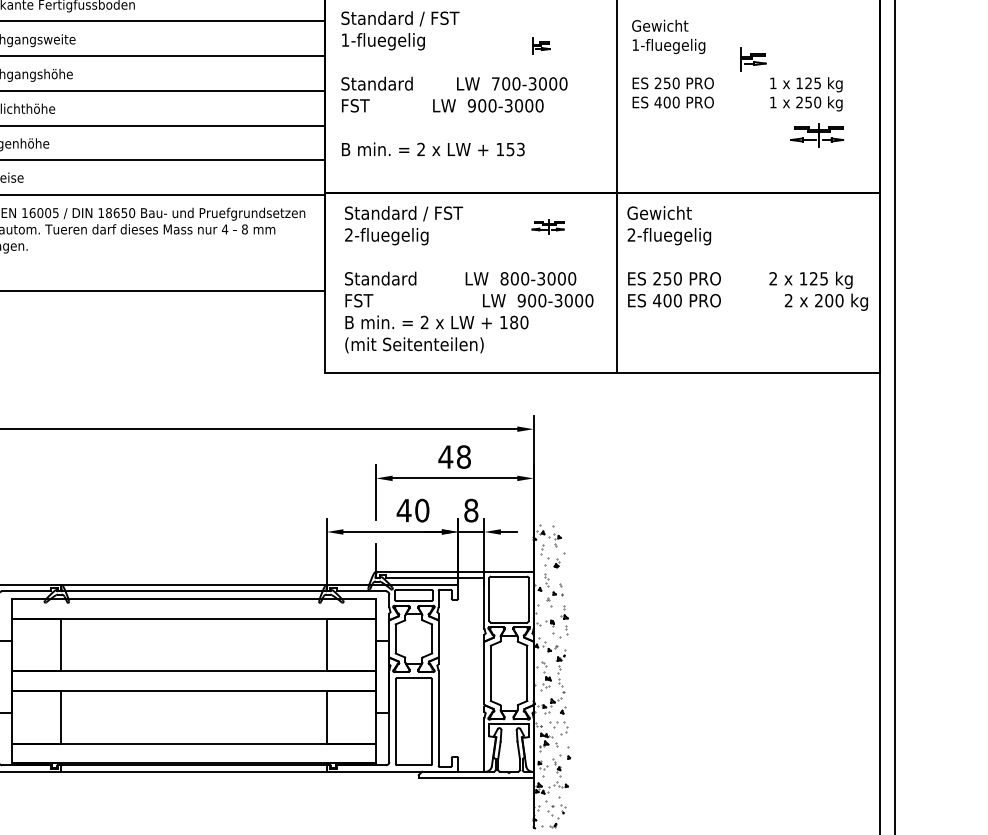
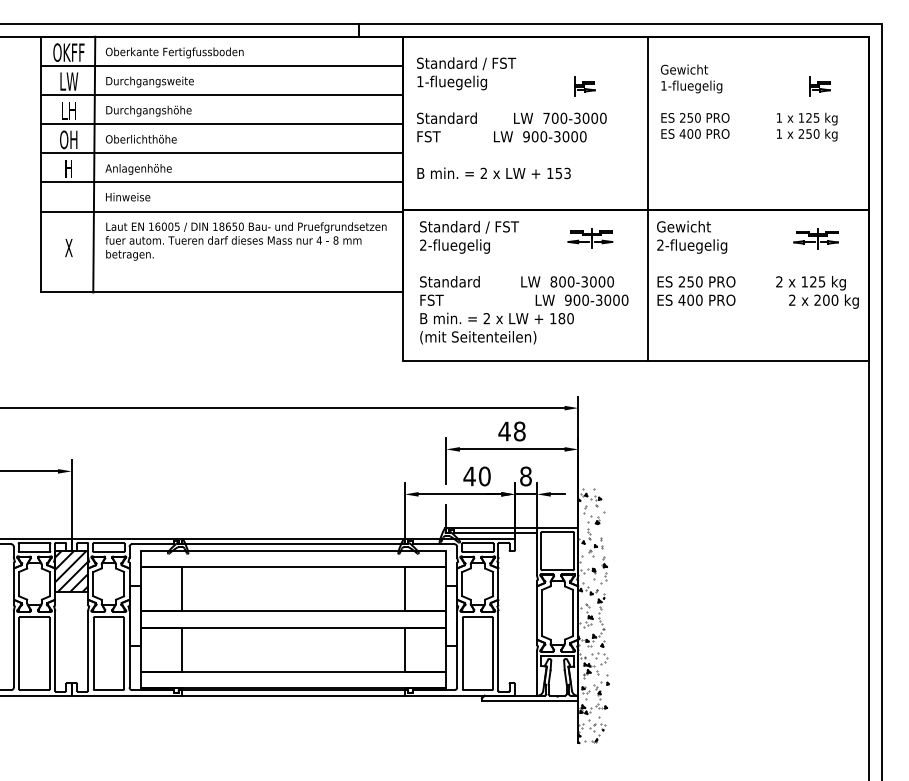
part: (541, 45) -> (584, 86), size x1.43
part: (753, 59) -> (819, 86), moved
part: (816, 135) -> (815, 238), moved
part: (548, 227) -> (590, 238), size x1.67

